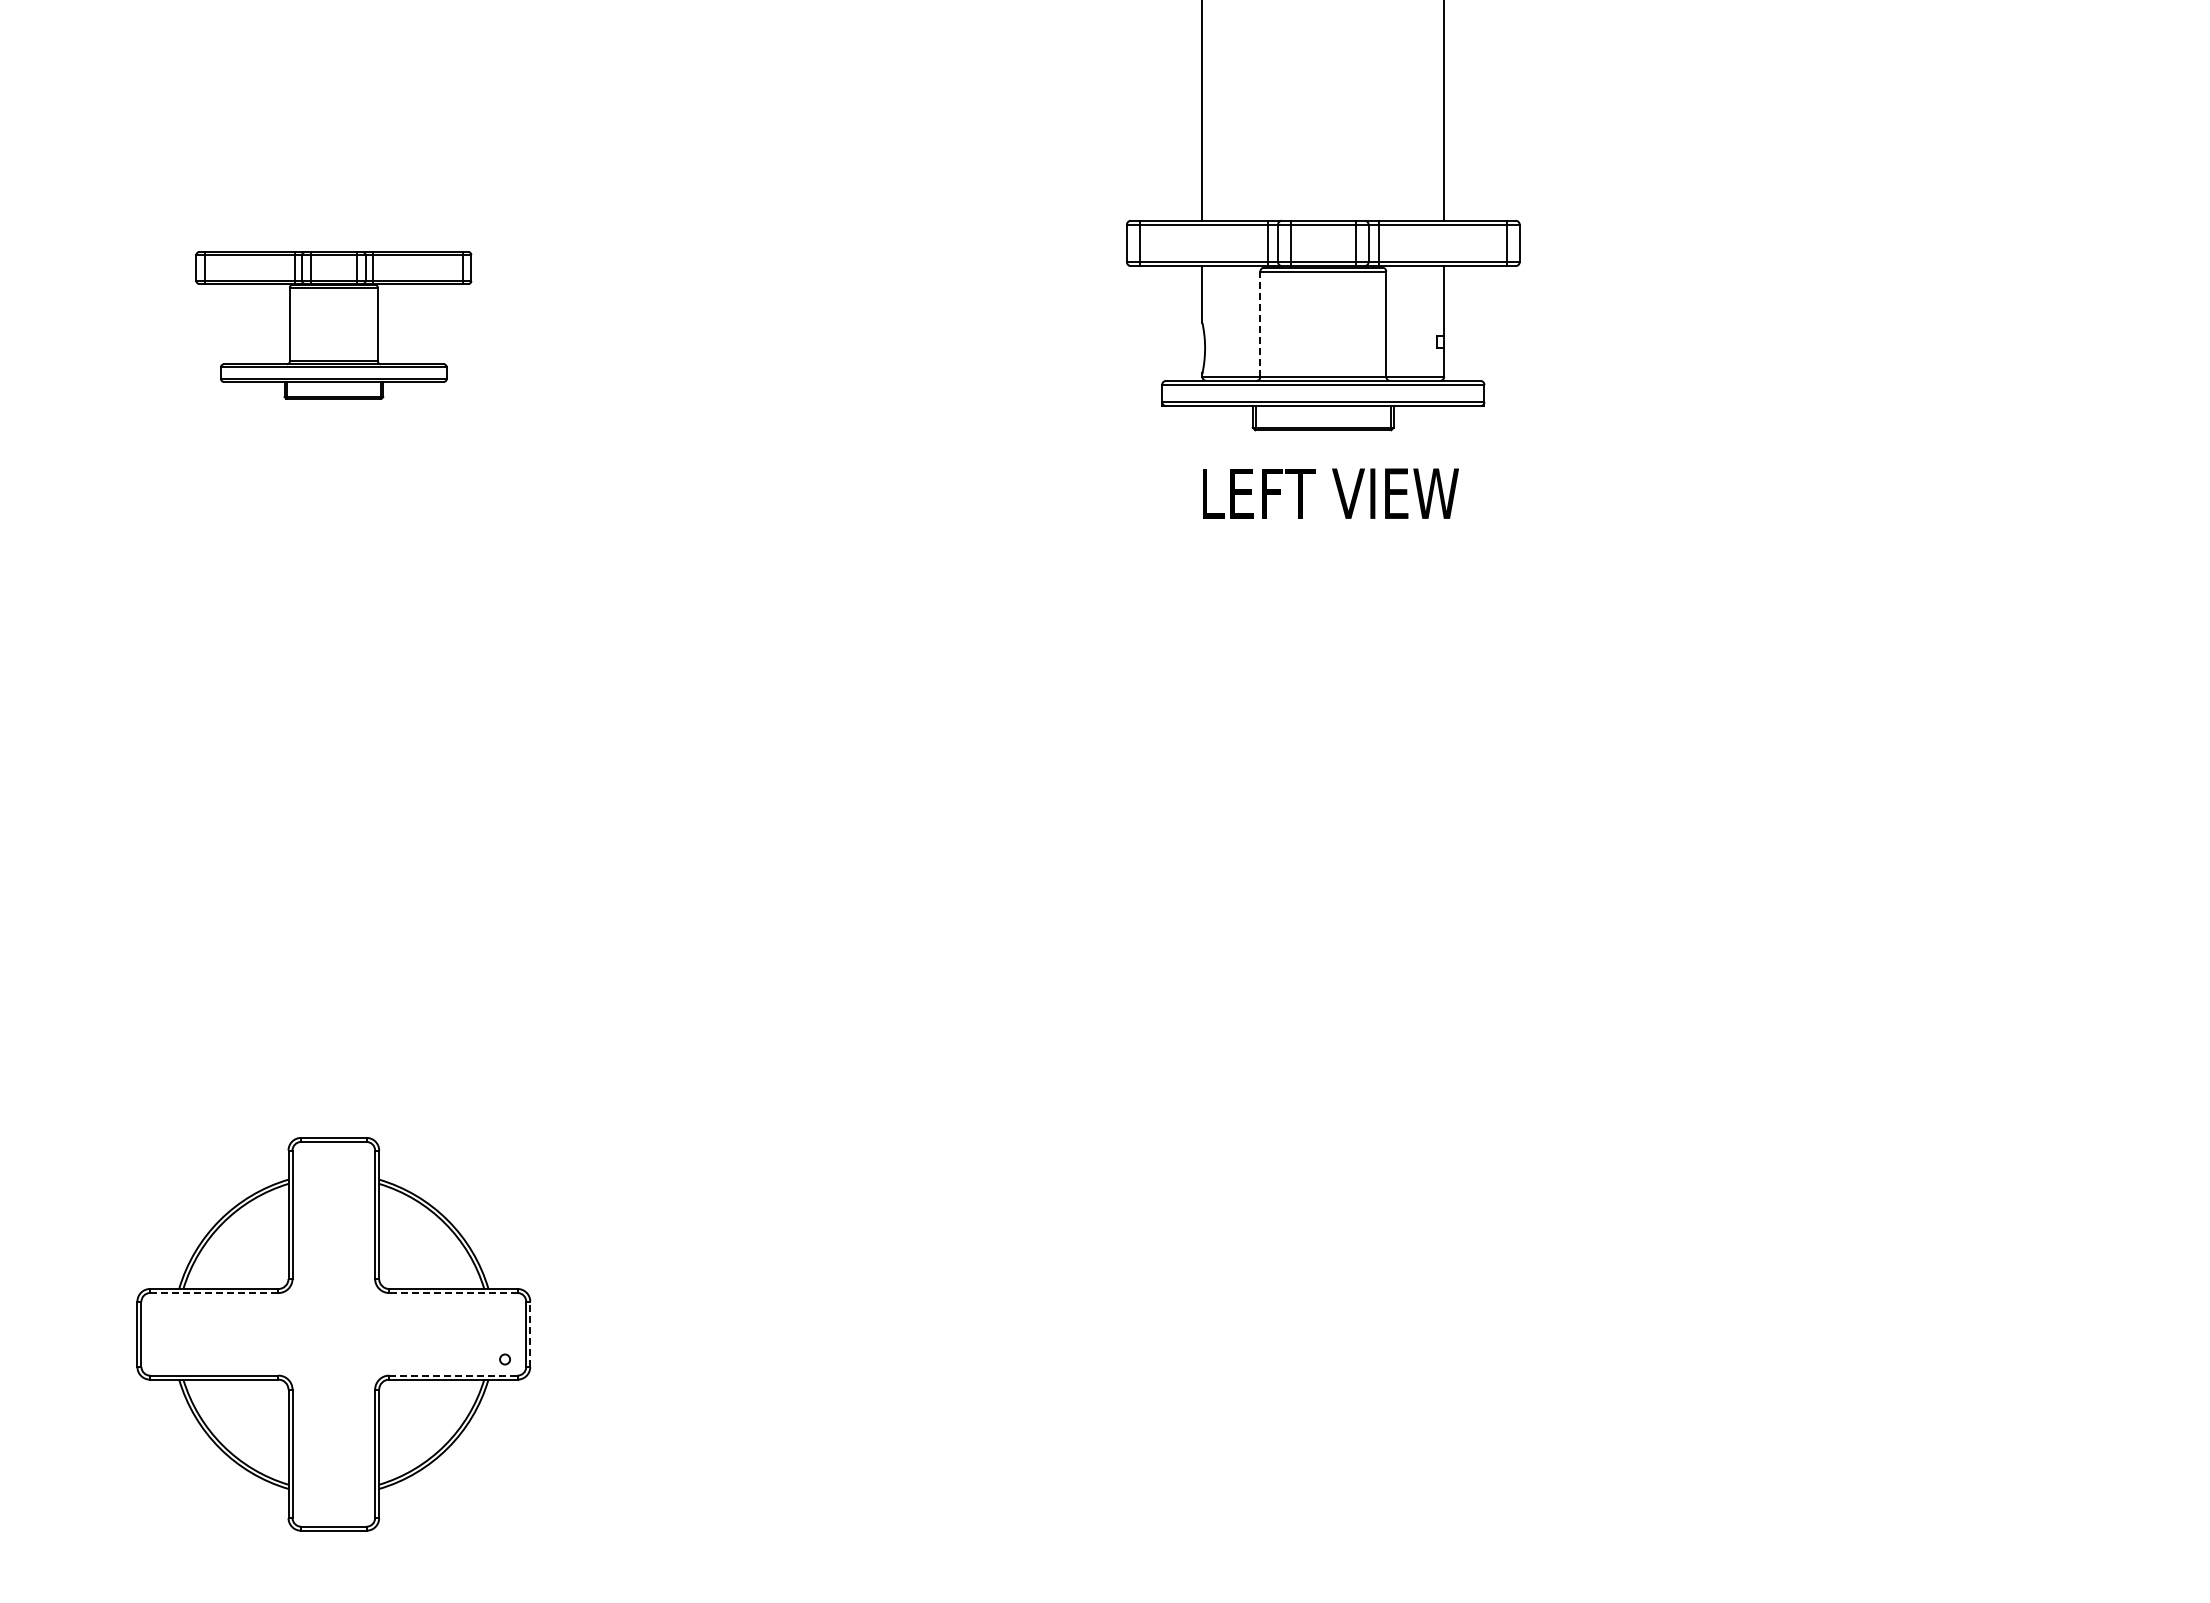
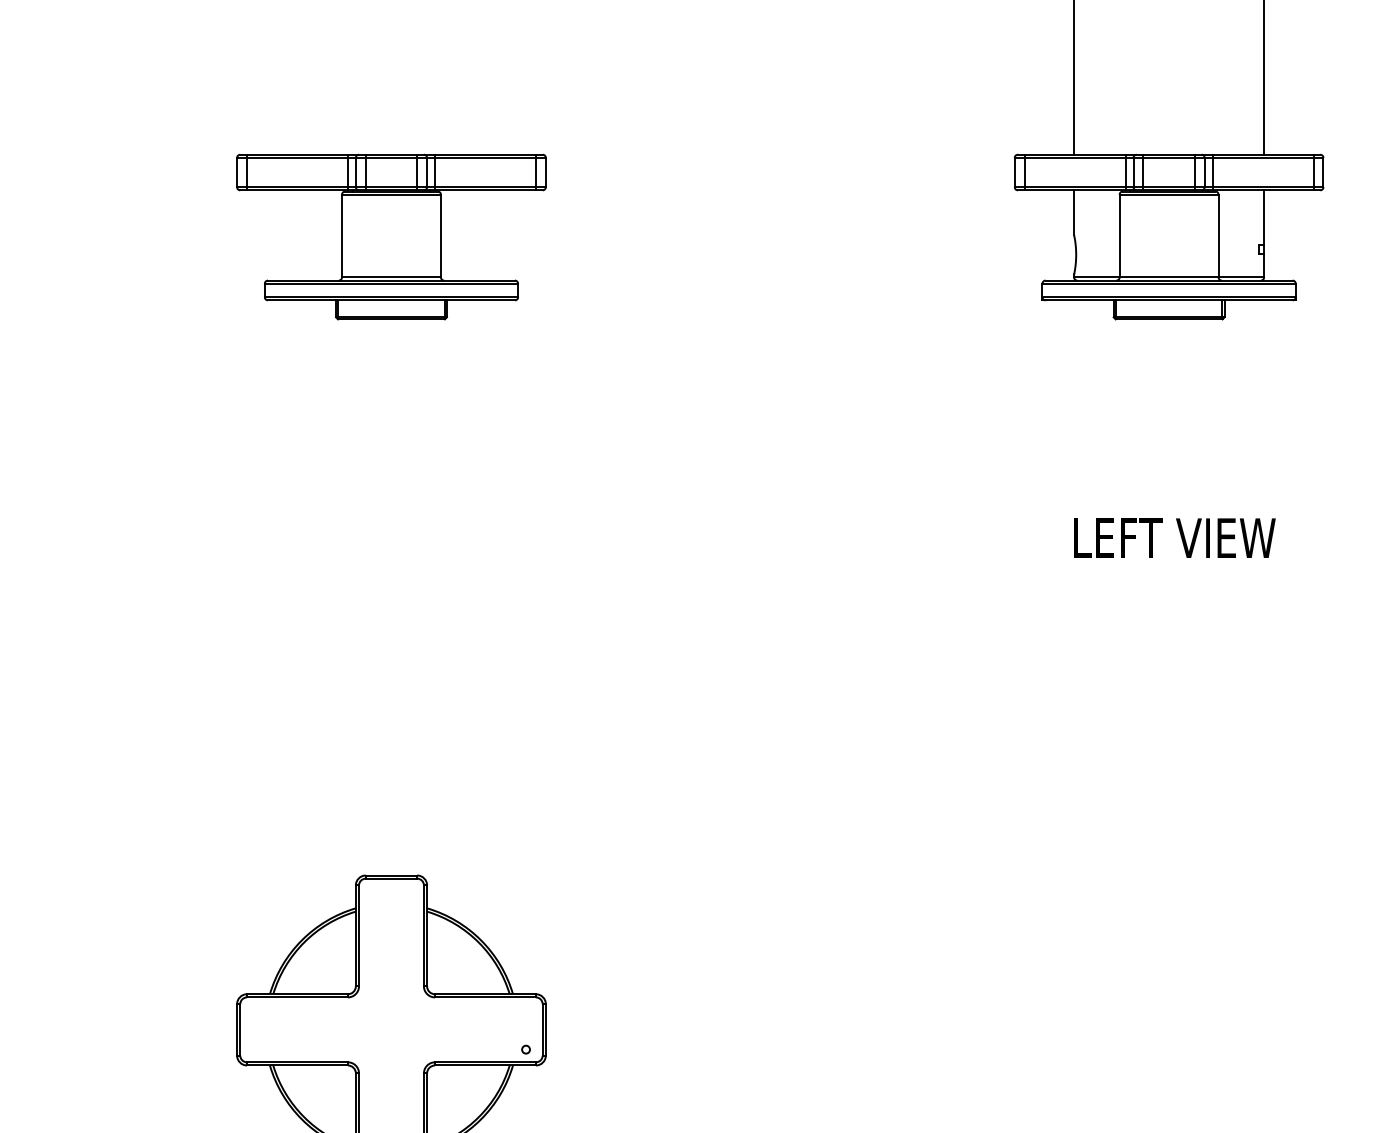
line: (1260, 324) -> (1119, 236), dashed -> solid
part: (333, 325) -> (391, 237), size x1.43
text: (1330, 493) -> (1174, 538), moved
line: (213, 1293) -> (296, 997), dashed -> solid
line: (452, 1293) -> (484, 997), dashed -> solid
line: (530, 1334) -> (546, 1030), dashed -> solid
line: (453, 1375) -> (485, 1062), dashed -> solid

